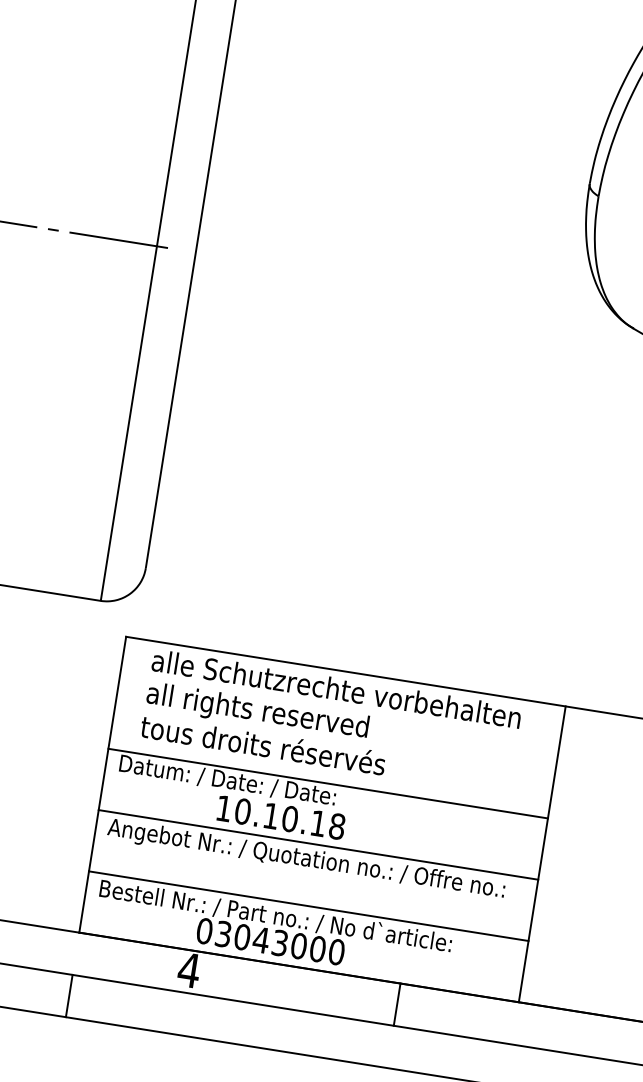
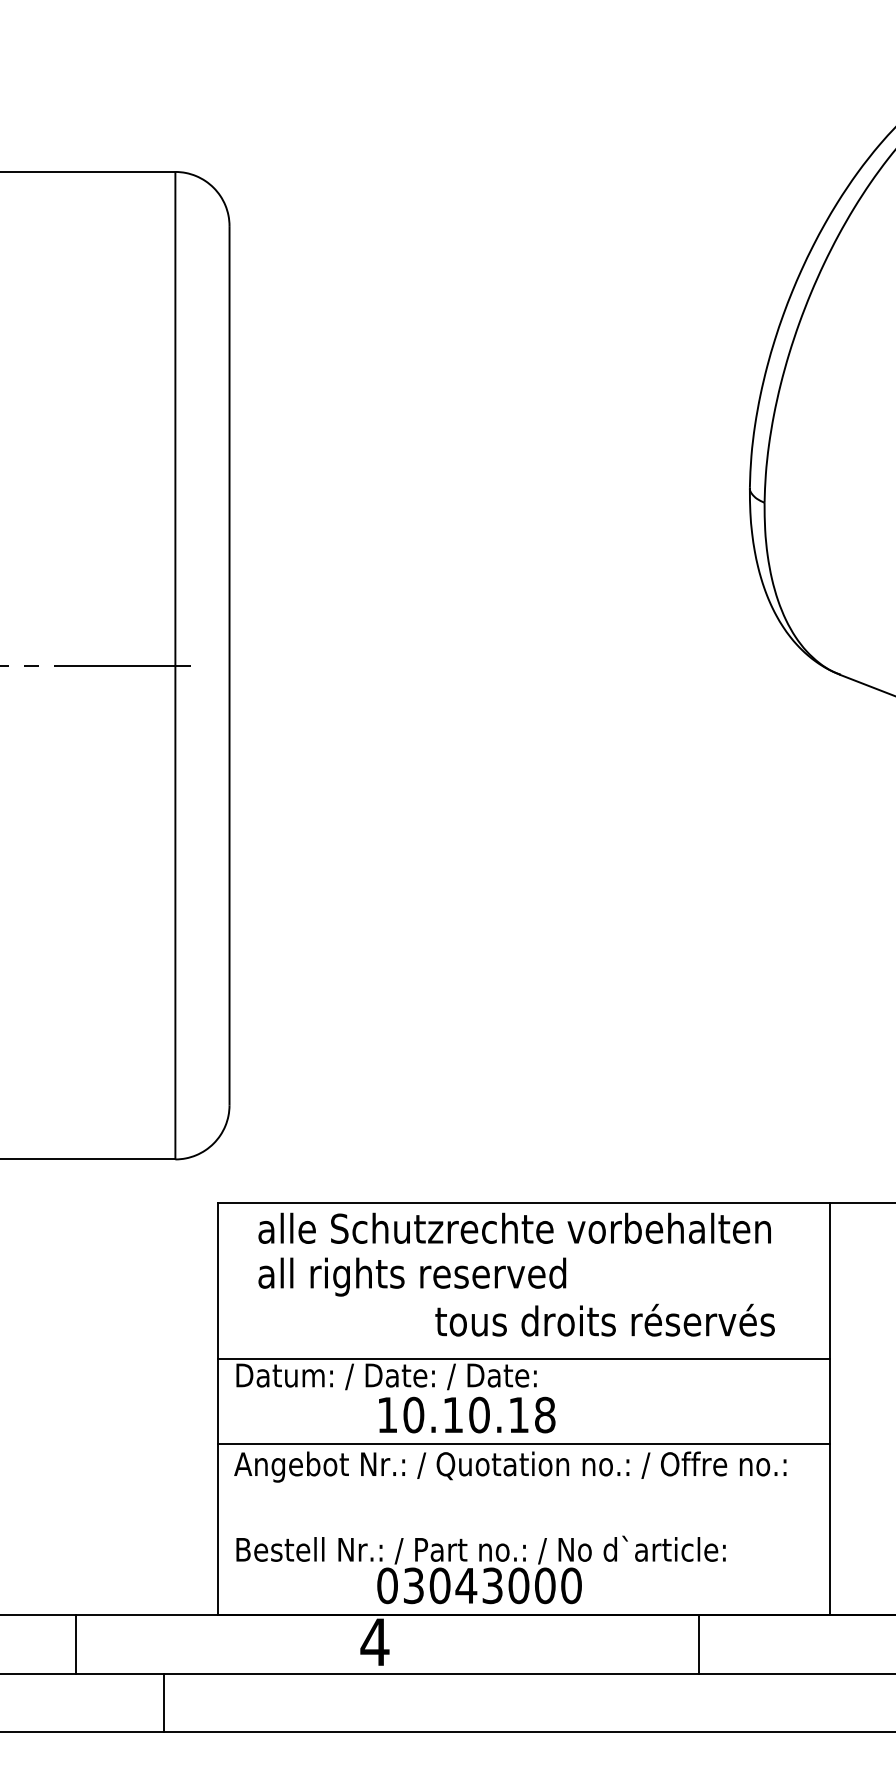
text: (262, 744) -> (604, 1319), moved
line: (308, 906) -> (523, 1529), removed
line: (69, 995) -> (163, 1702), moved
line: (396, 1004) -> (698, 1643), moved

